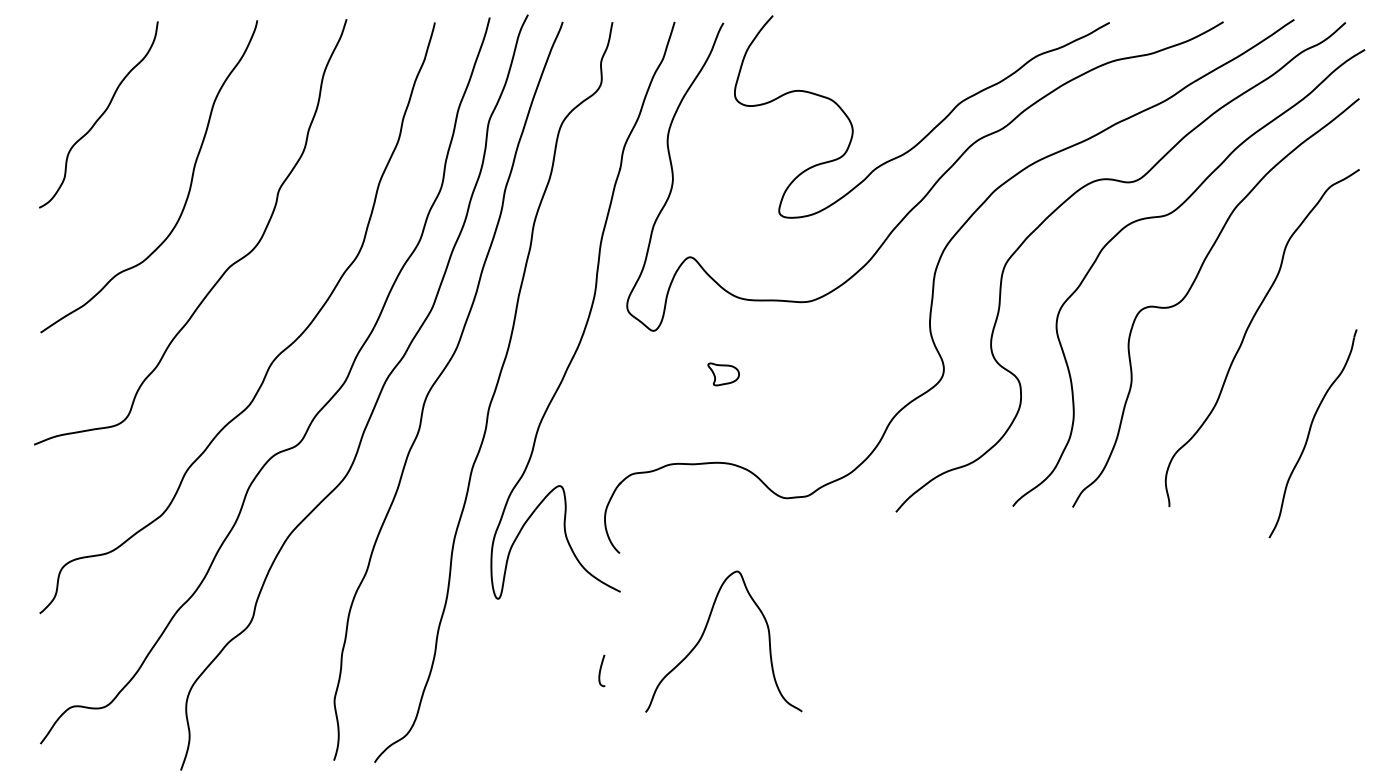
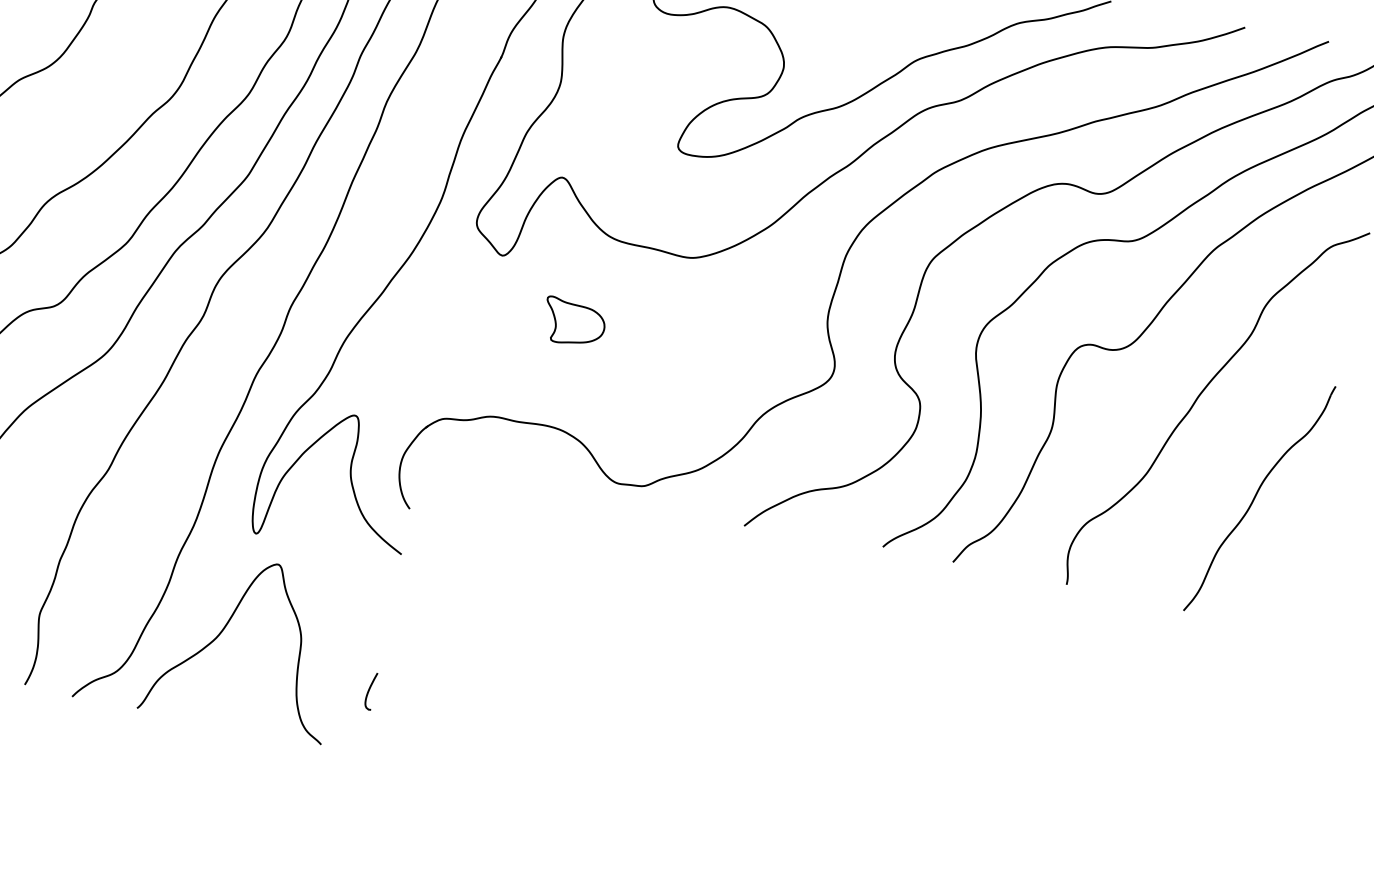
part: (723, 374) -> (574, 323), size x1.67
part: (1312, 433) -> (1259, 498), moved
curve: (705, 631) -> (226, 627), moved
curve: (601, 670) -> (370, 690), moved

